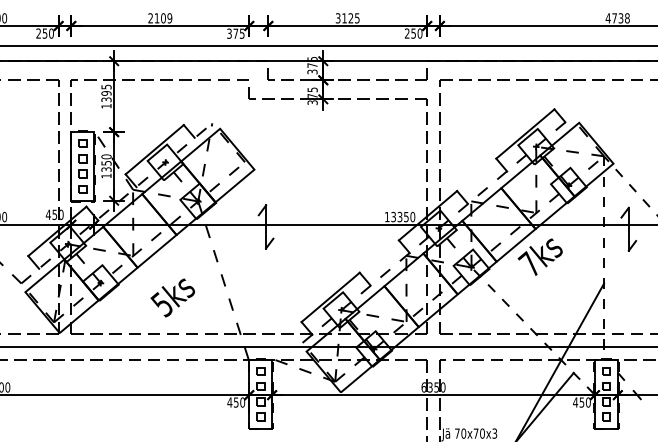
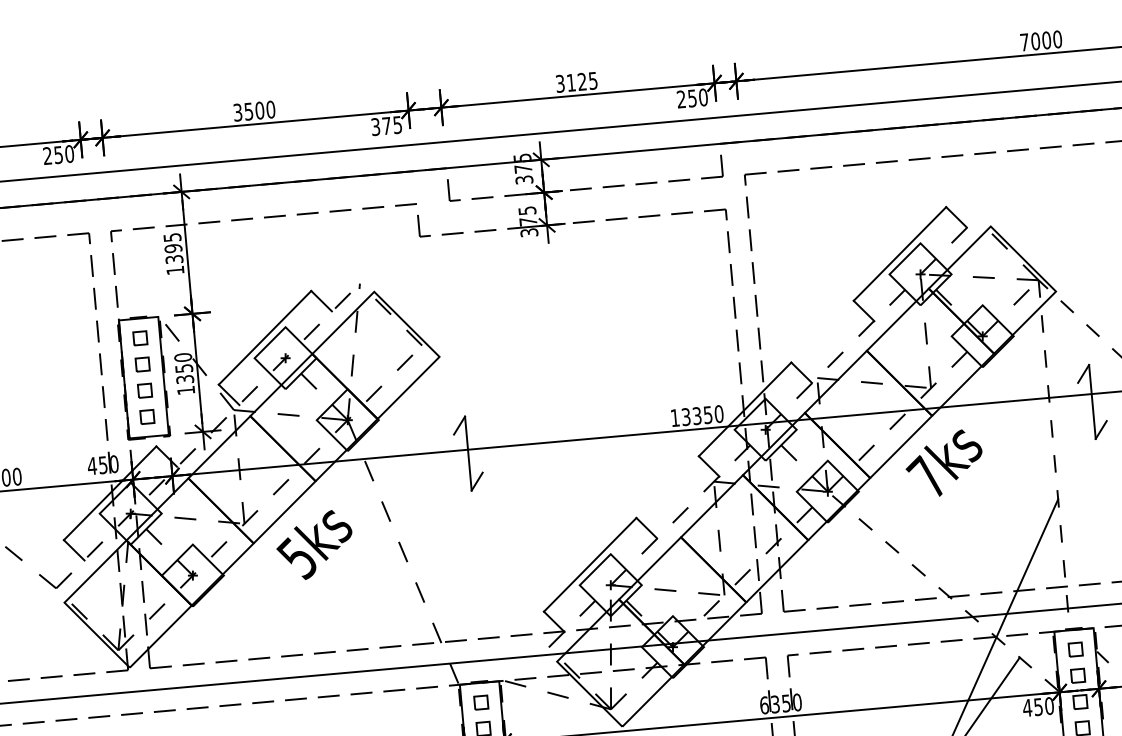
text: (160, 18) -> (254, 111), 2109 -> 3500
text: (617, 18) -> (1040, 41), 4738 -> 7000
text: (172, 297) -> (314, 544), moved

